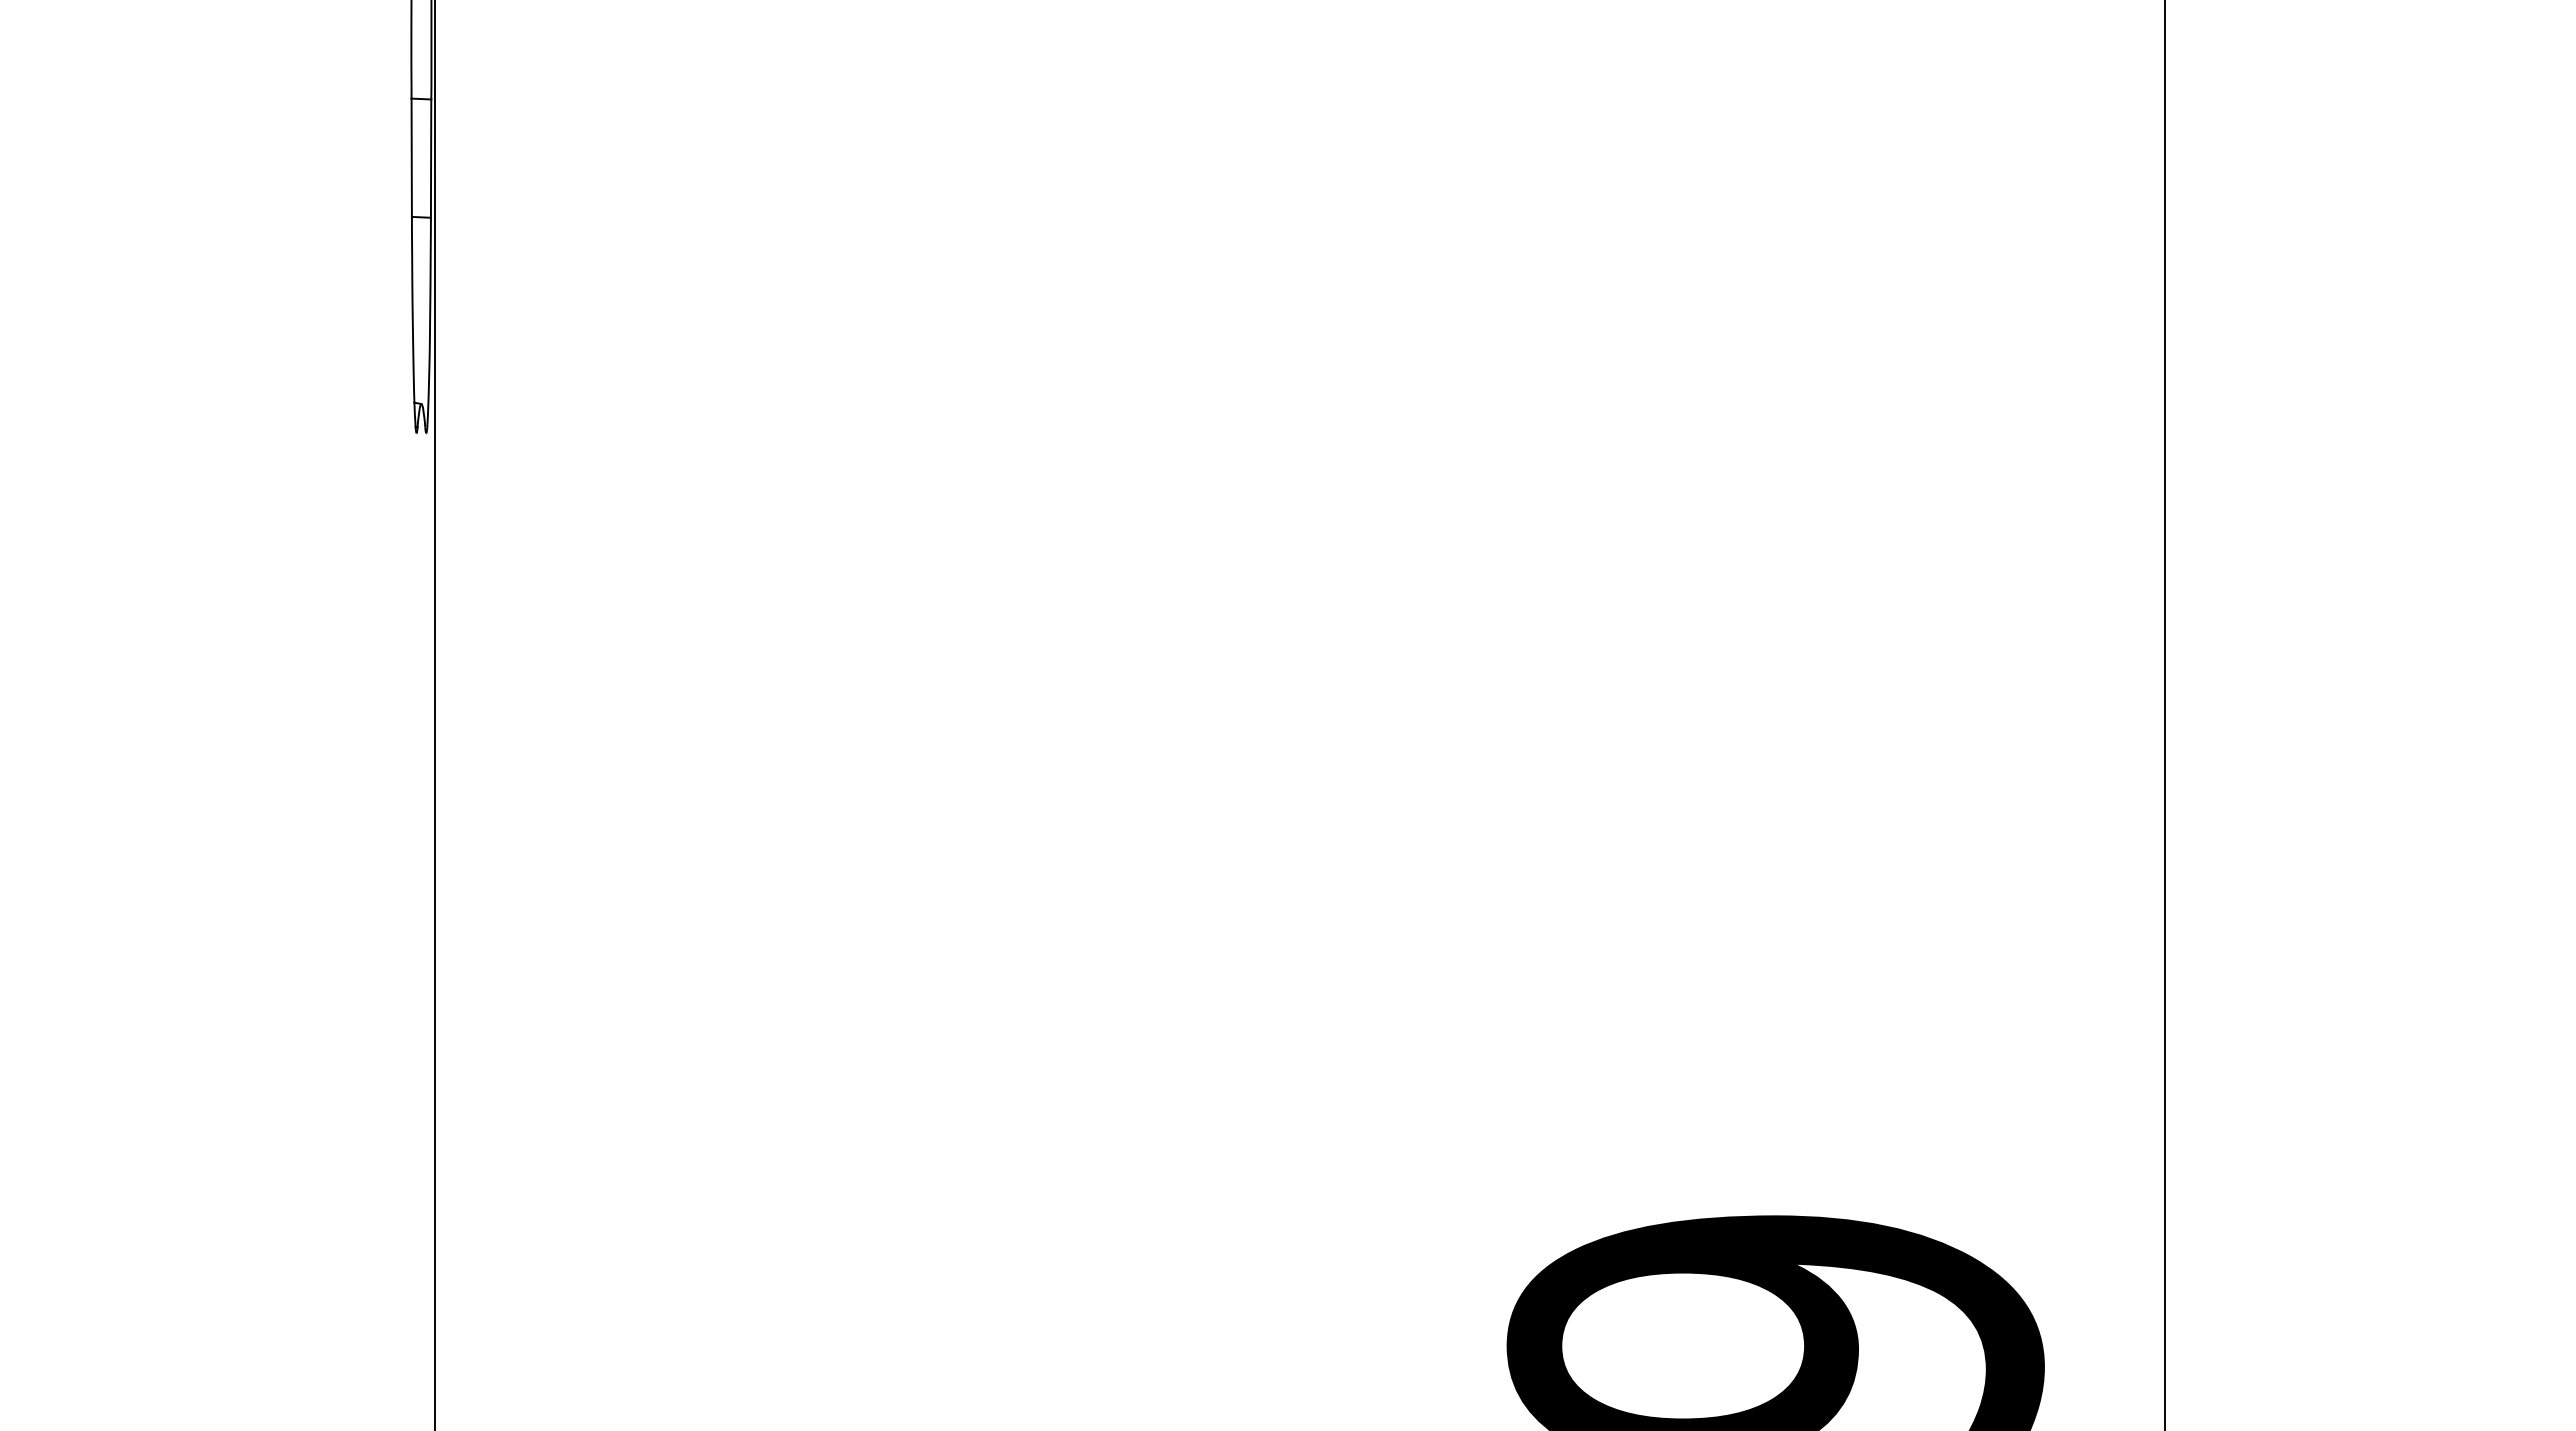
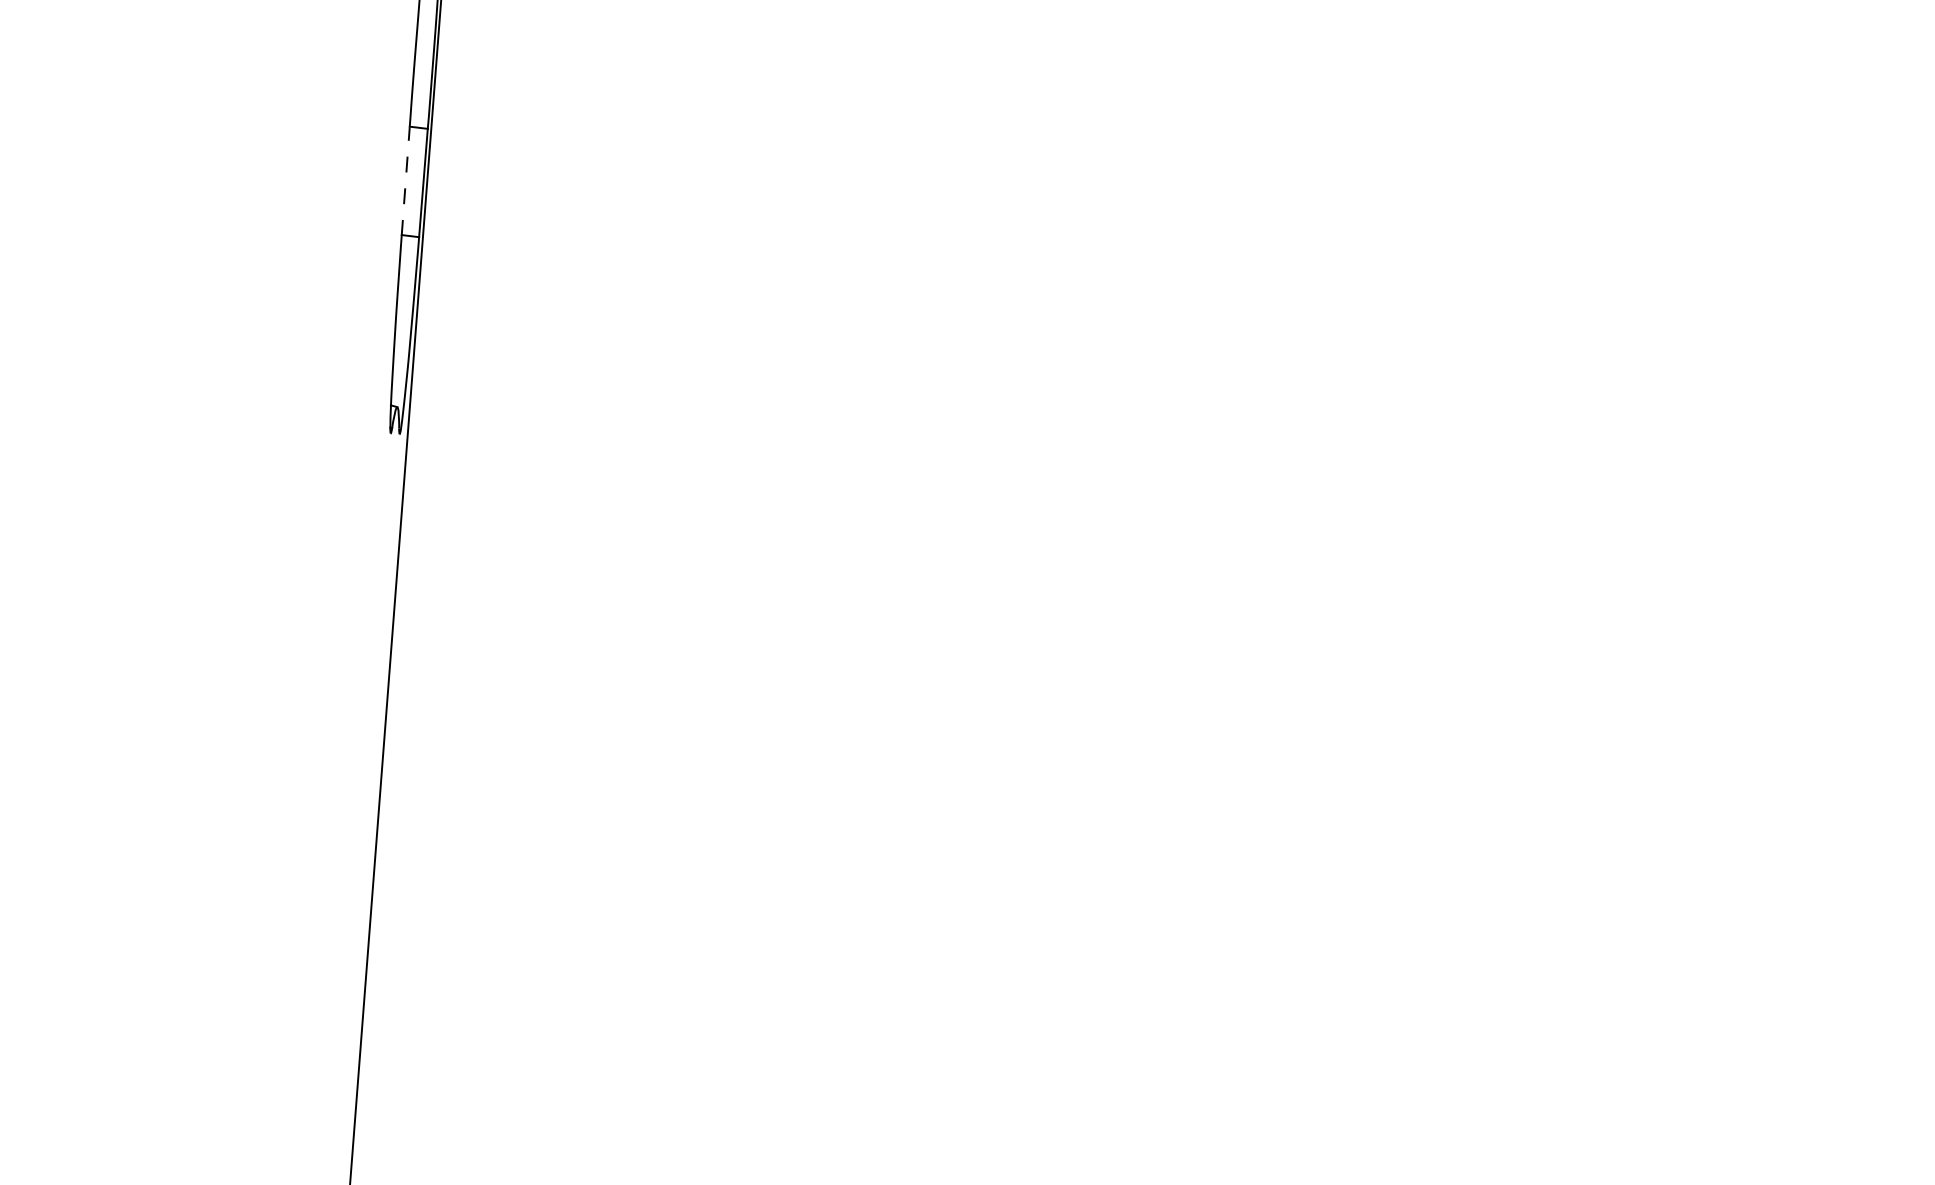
line: (411, 158) -> (405, 181), solid -> dashed

